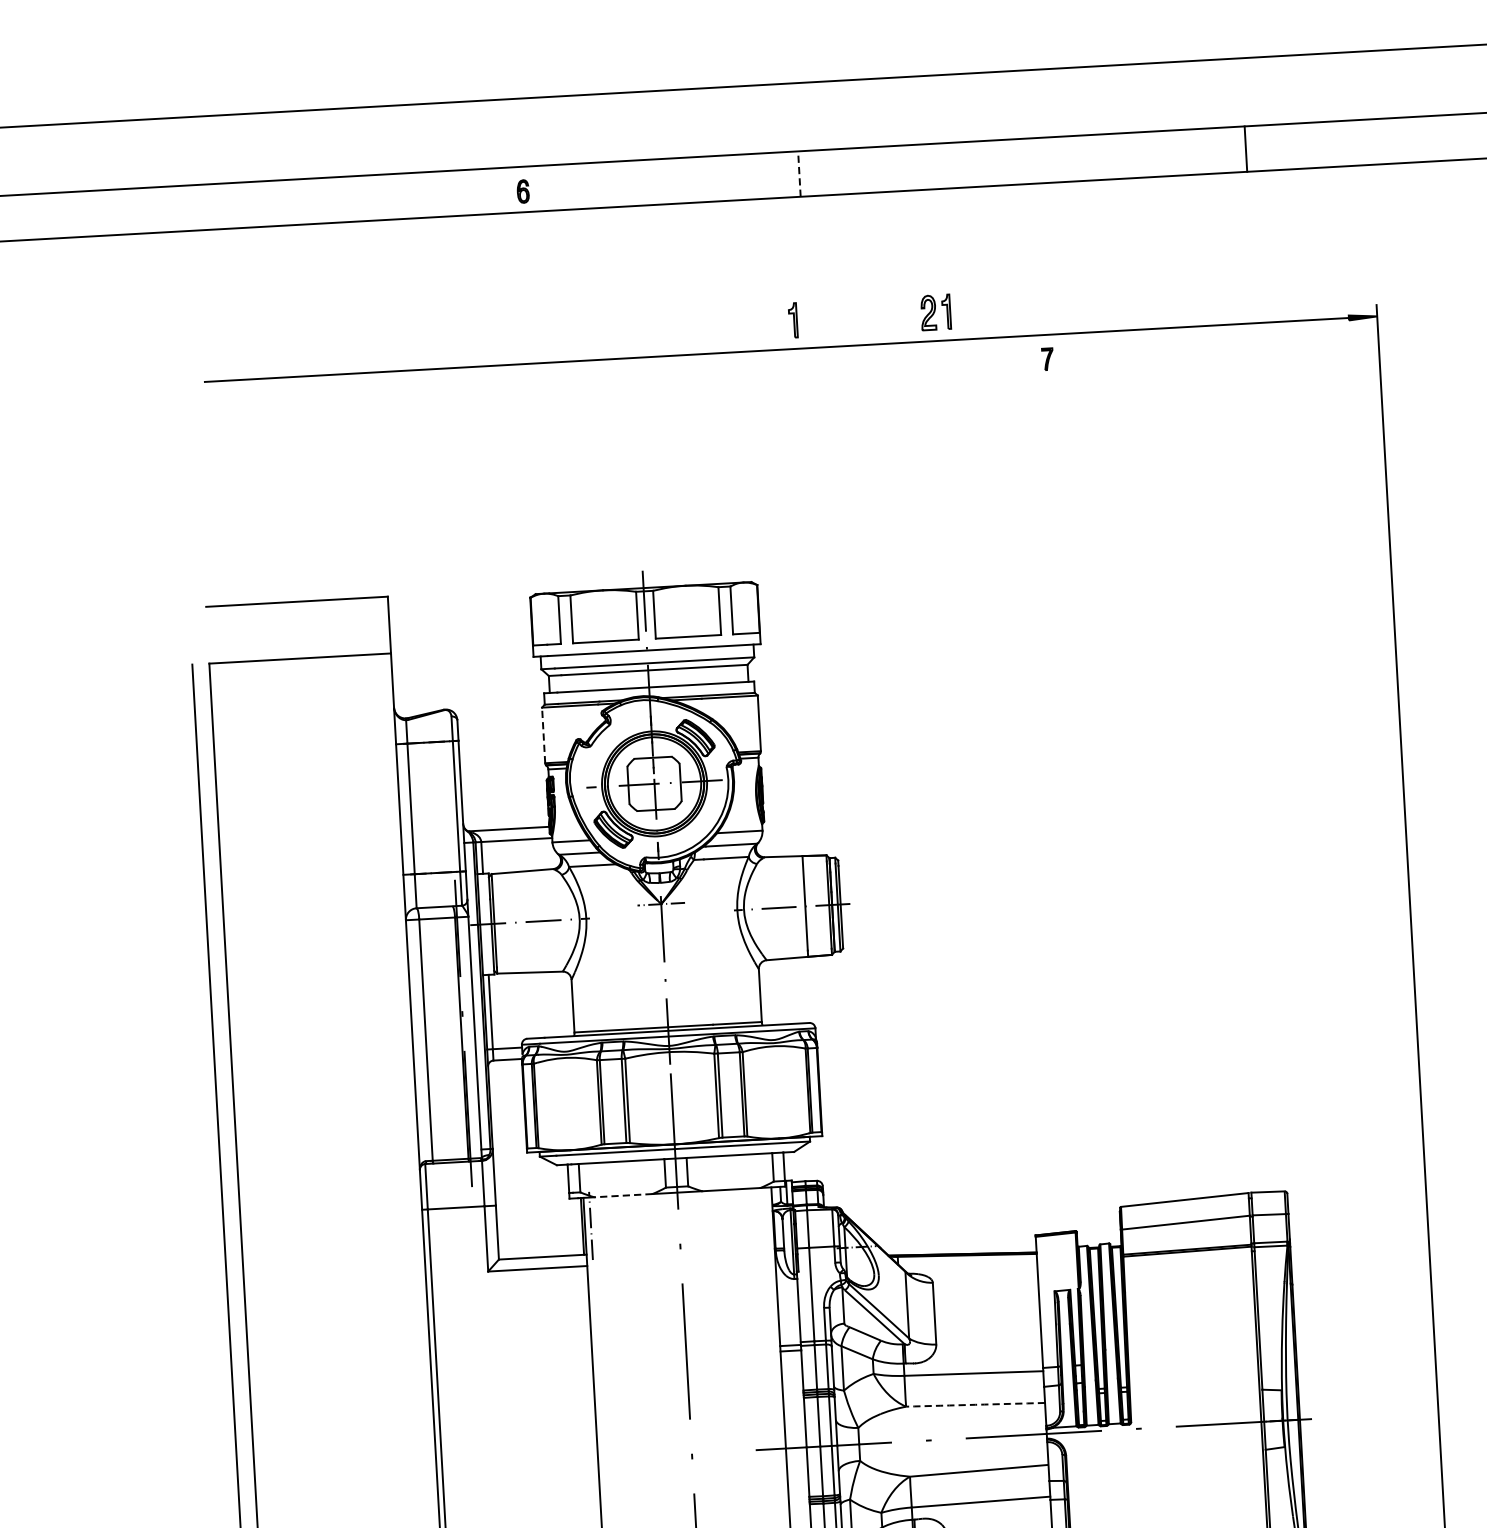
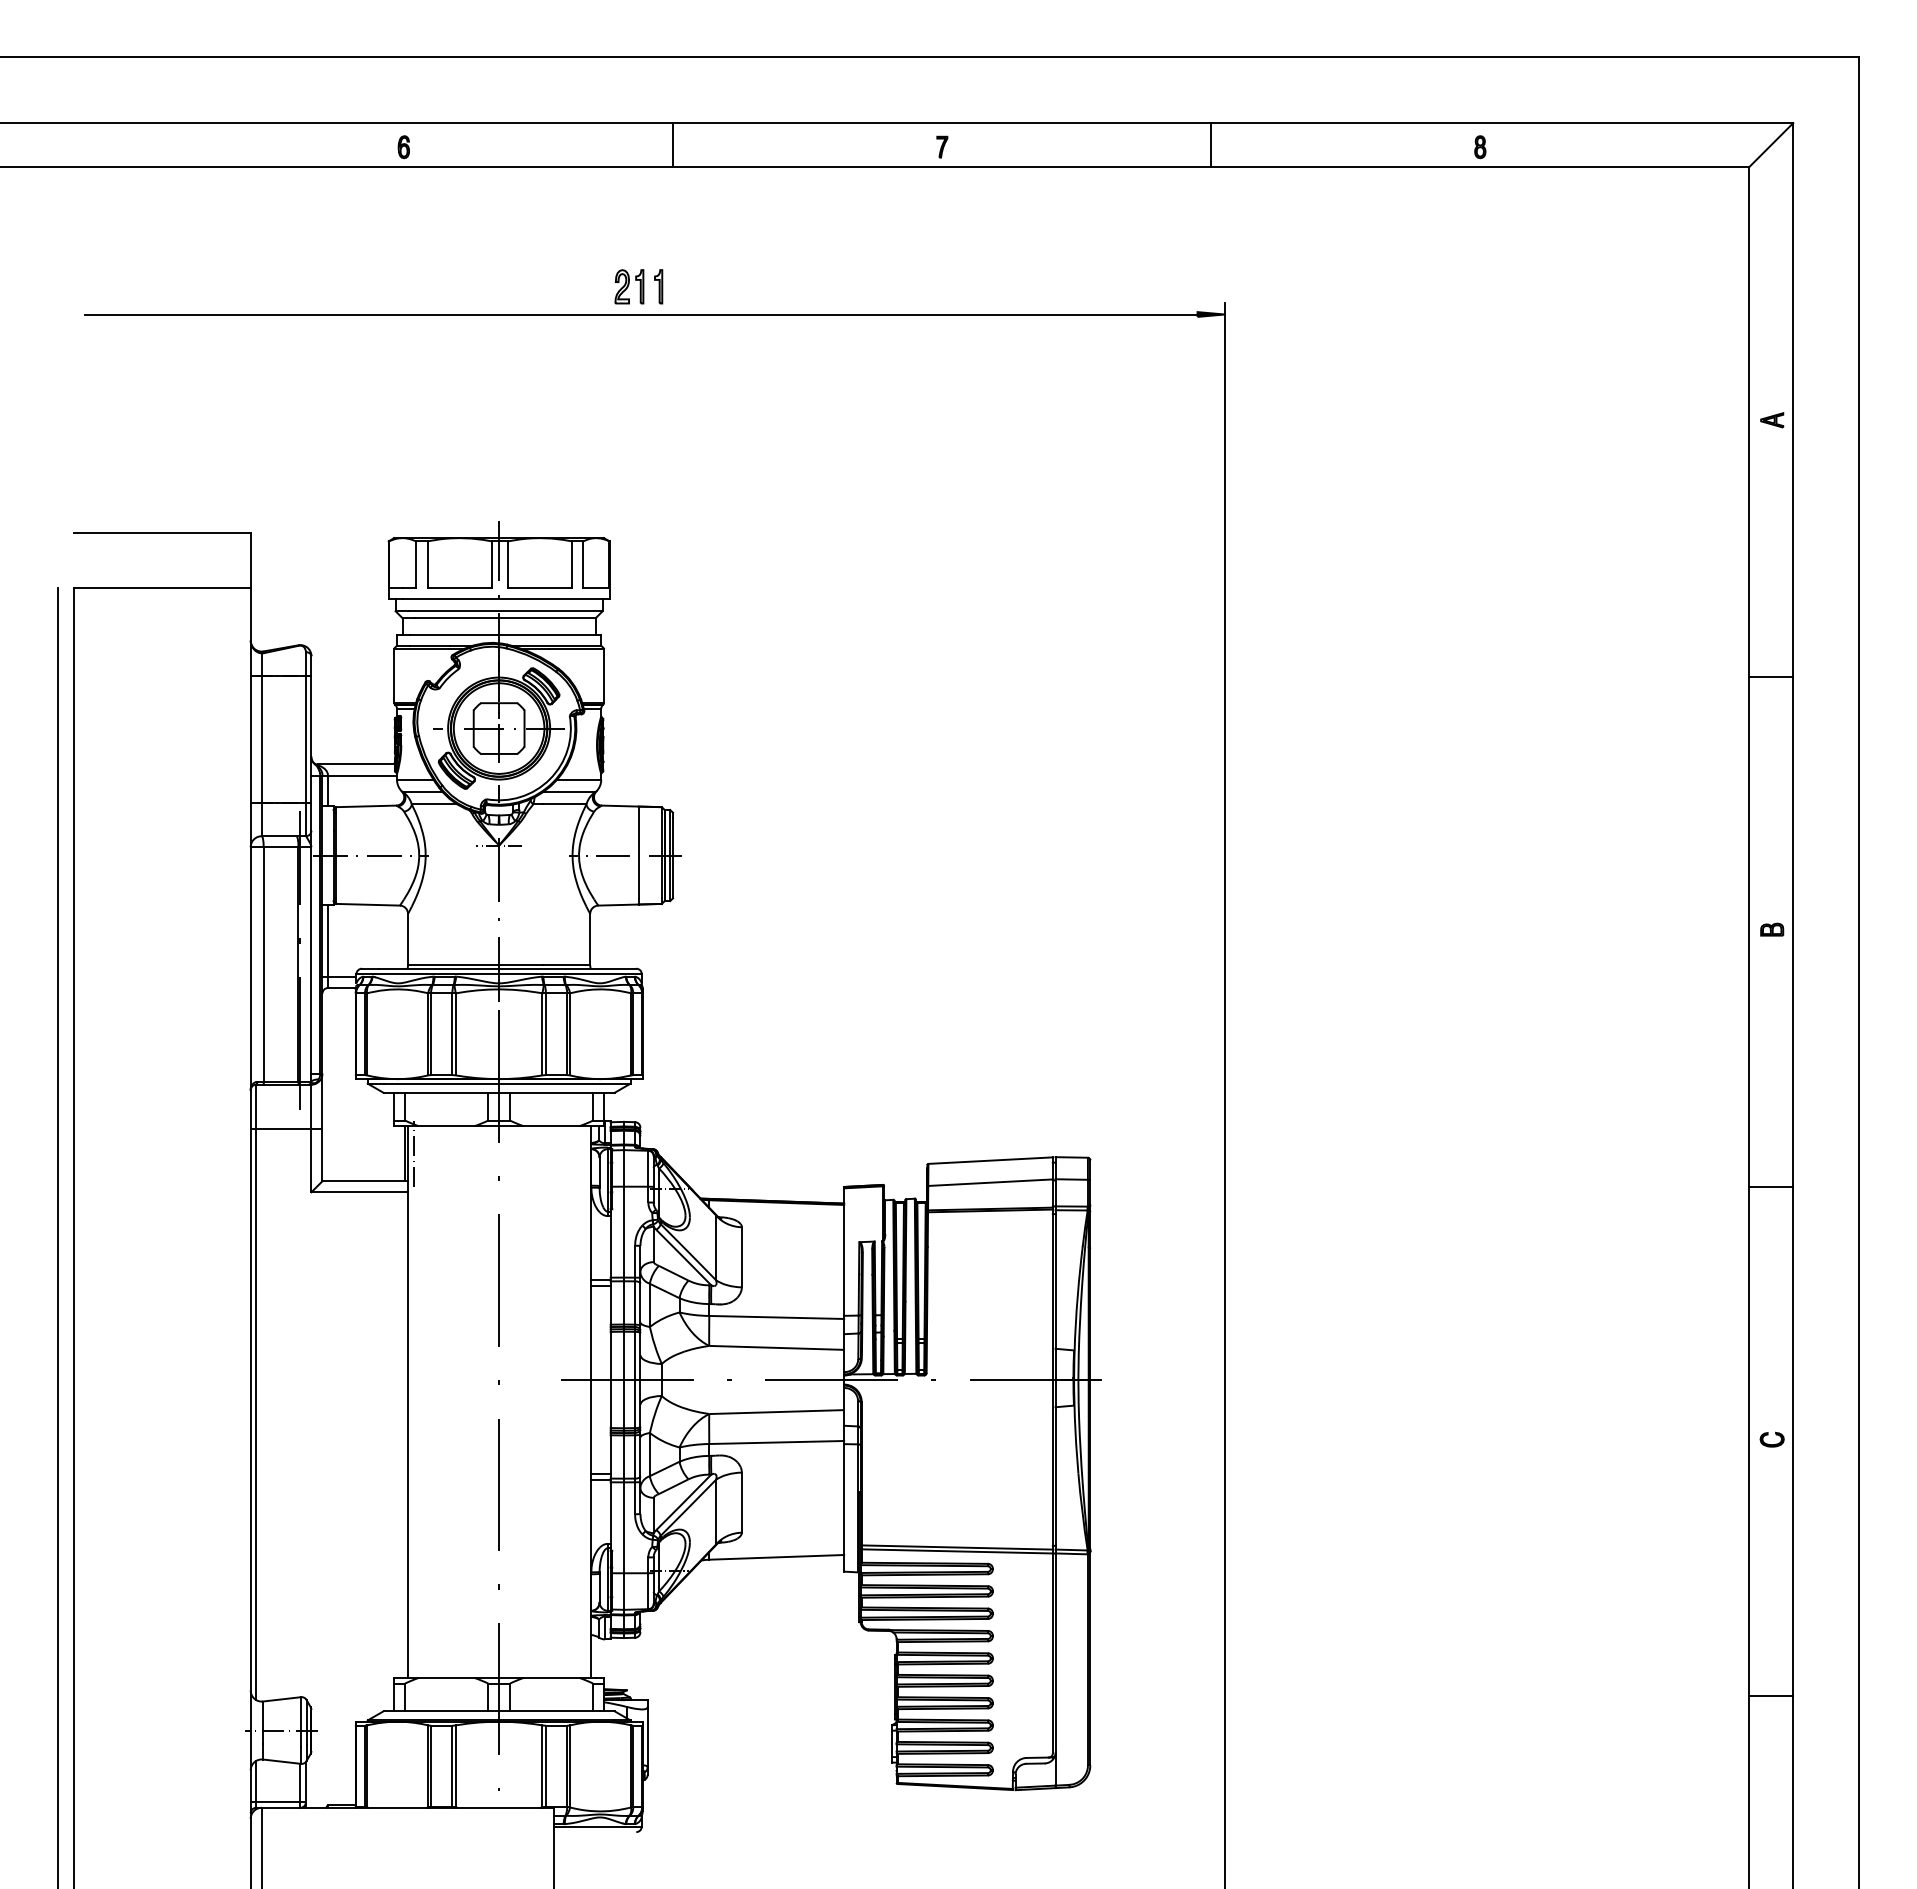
line: (1245, 149) -> (1210, 145), moved
line: (799, 173) -> (672, 144), dashed -> solid
part: (935, 312) -> (629, 286), moved
part: (1047, 358) -> (942, 146), moved
line: (543, 735) -> (394, 675), dashed -> solid
line: (623, 1196) -> (446, 1126), dashed -> solid
arc: (975, 1404) -> (776, 1347), dashed -> solid

